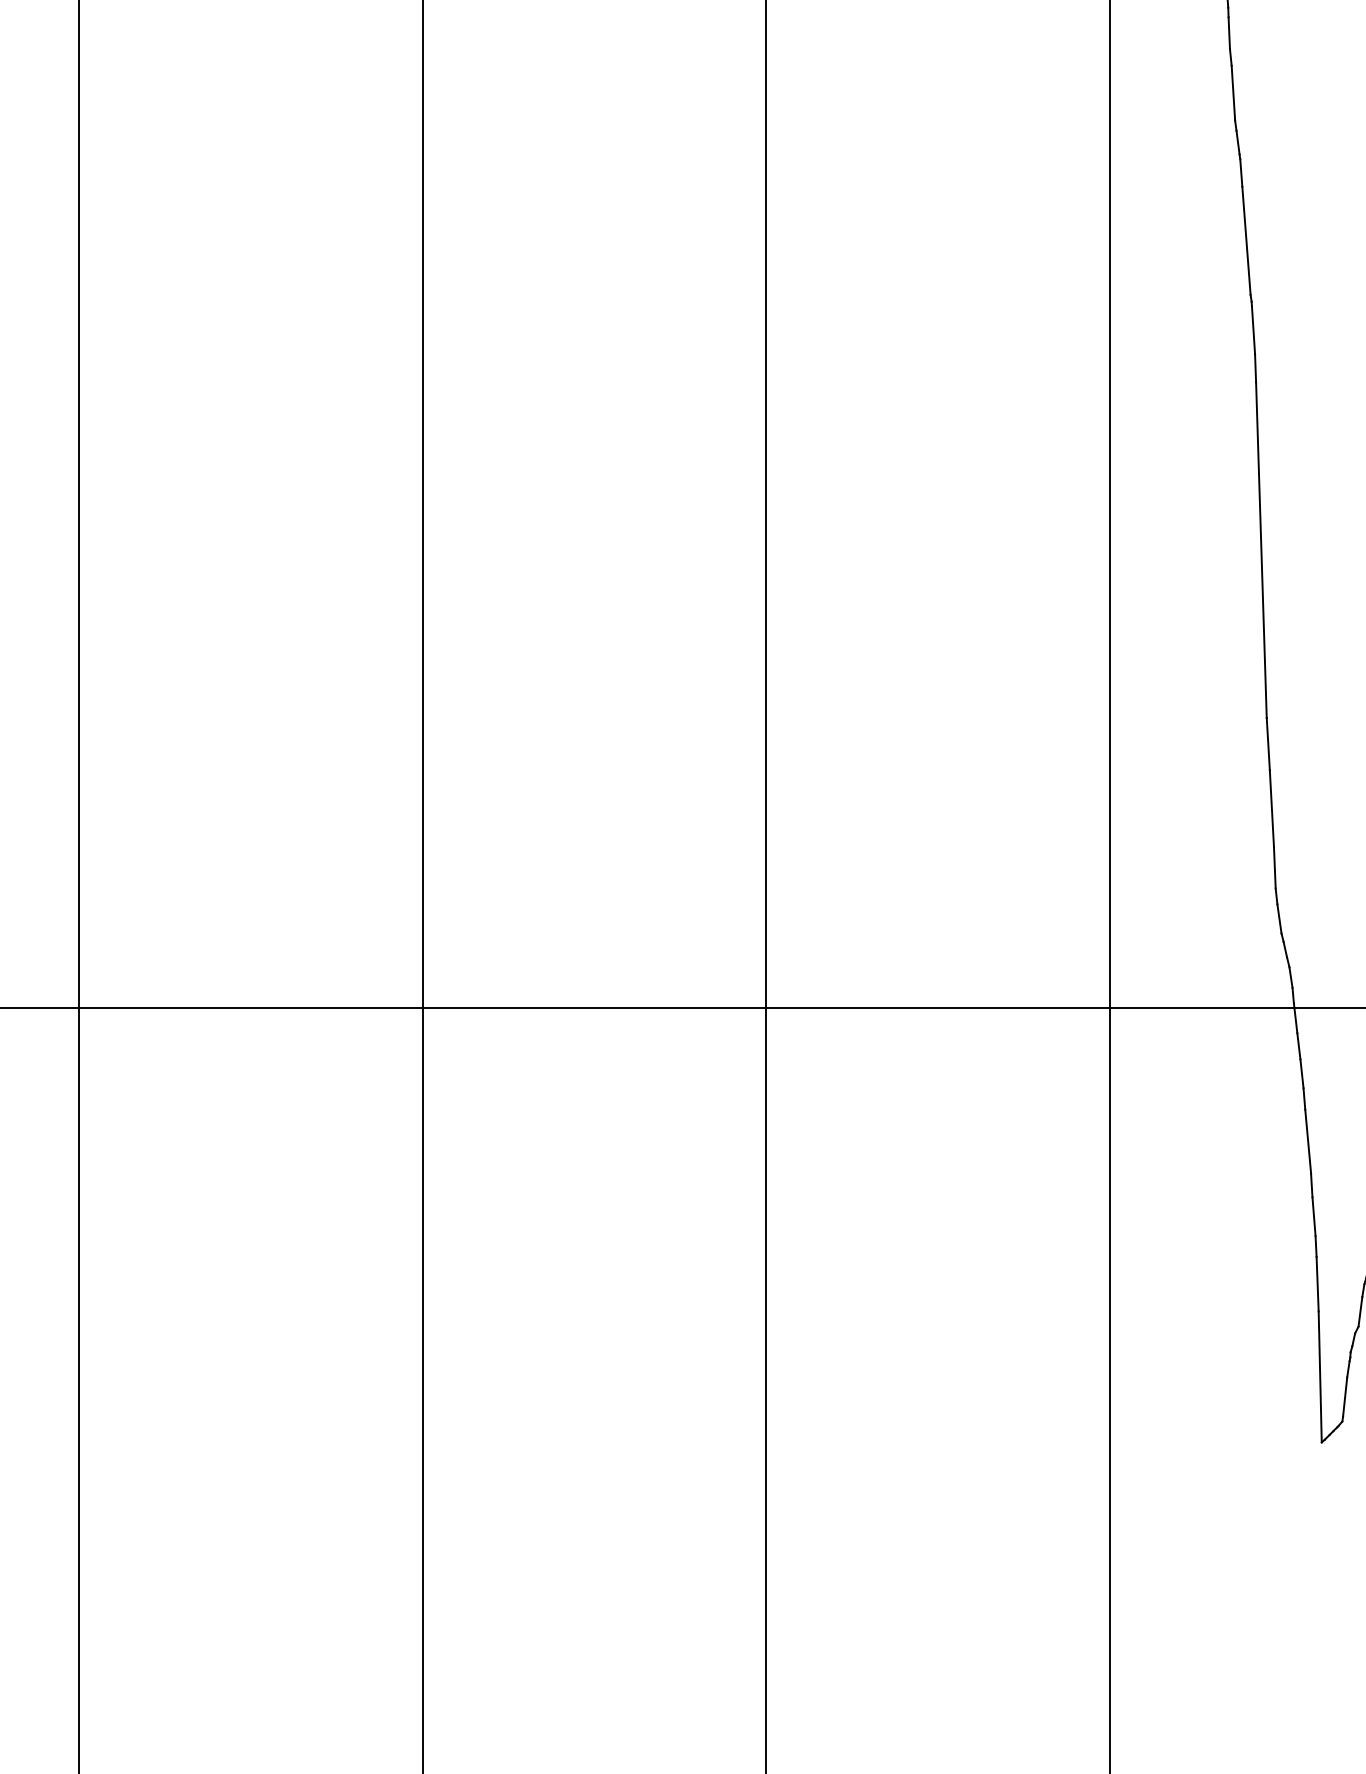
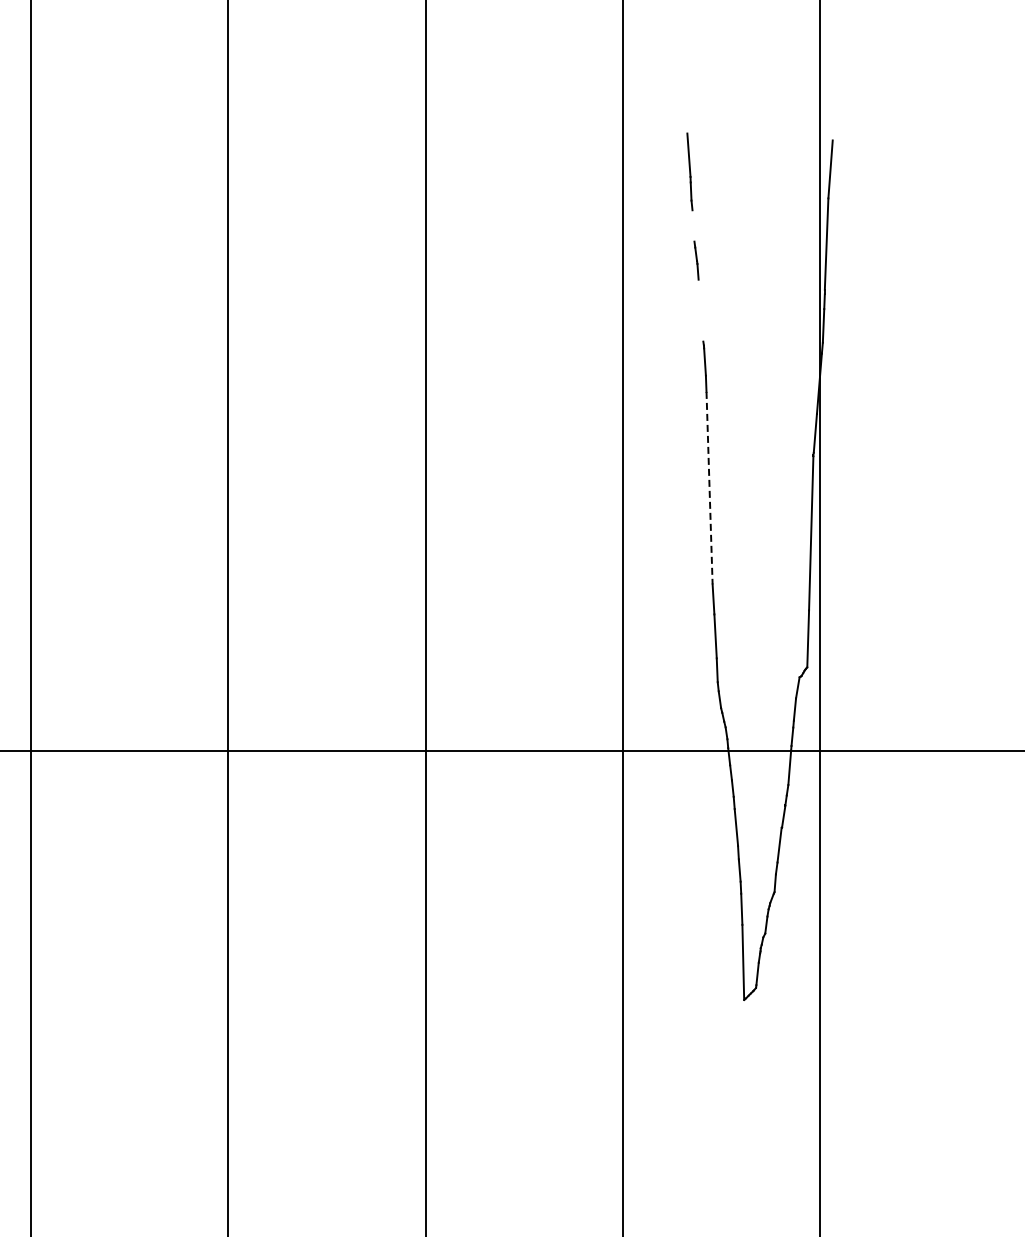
line: (1233, 92) -> (693, 225), removed
line: (1245, 240) -> (700, 310), removed
line: (1261, 550) -> (709, 488), solid -> dashed

